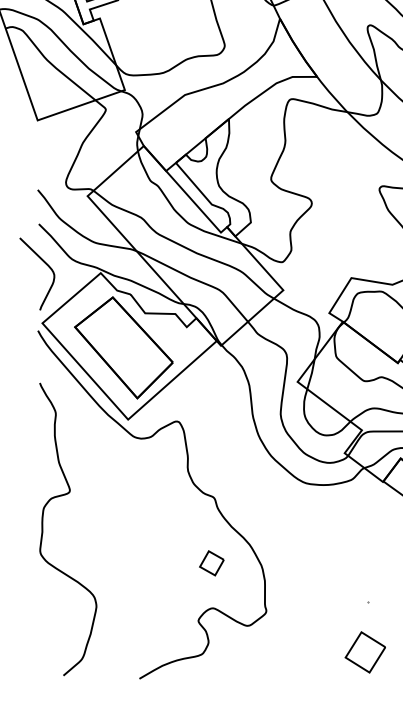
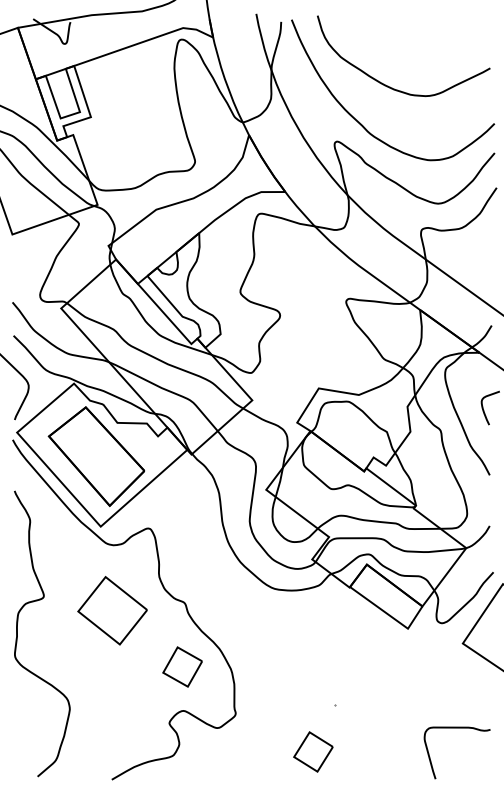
part: (140, 505) -> (112, 610), added
part: (211, 562) -> (182, 666), size x1.67
part: (365, 651) -> (313, 751), moved

